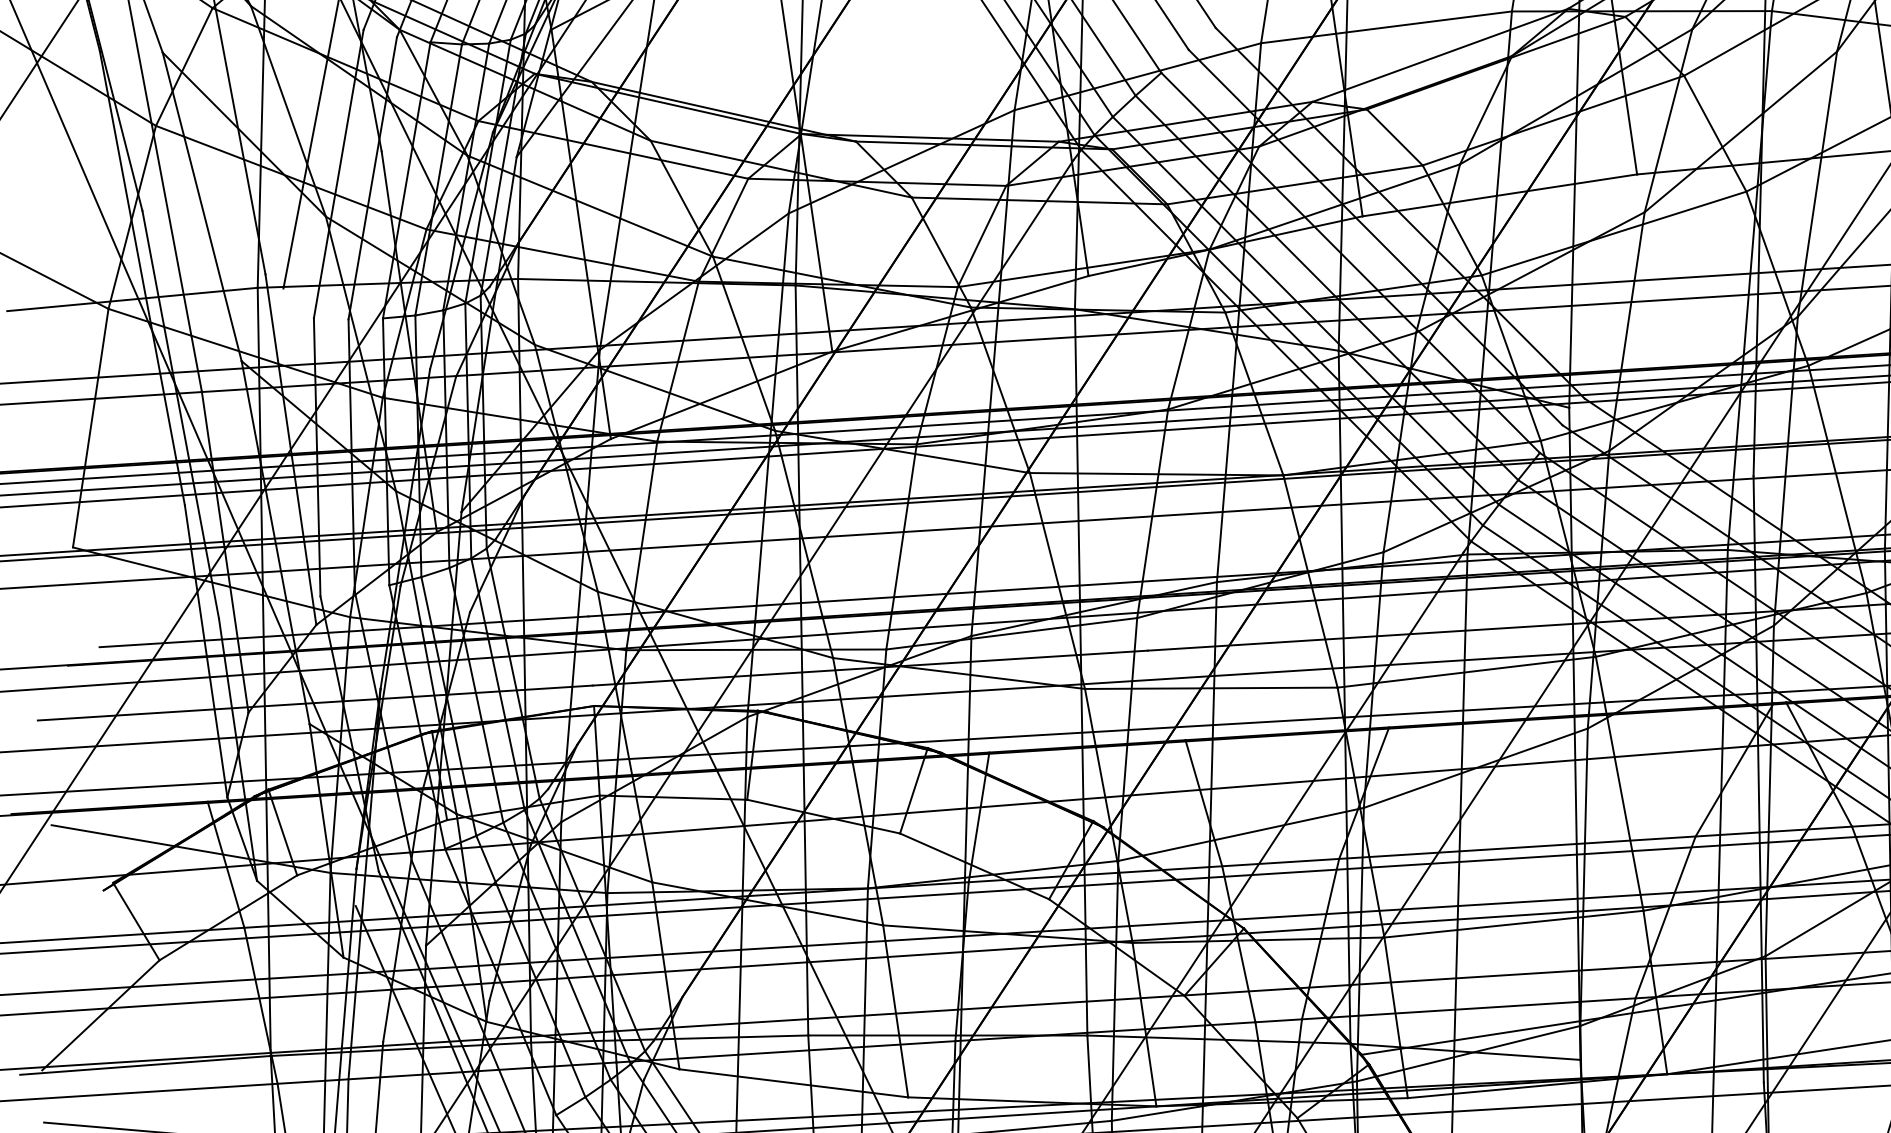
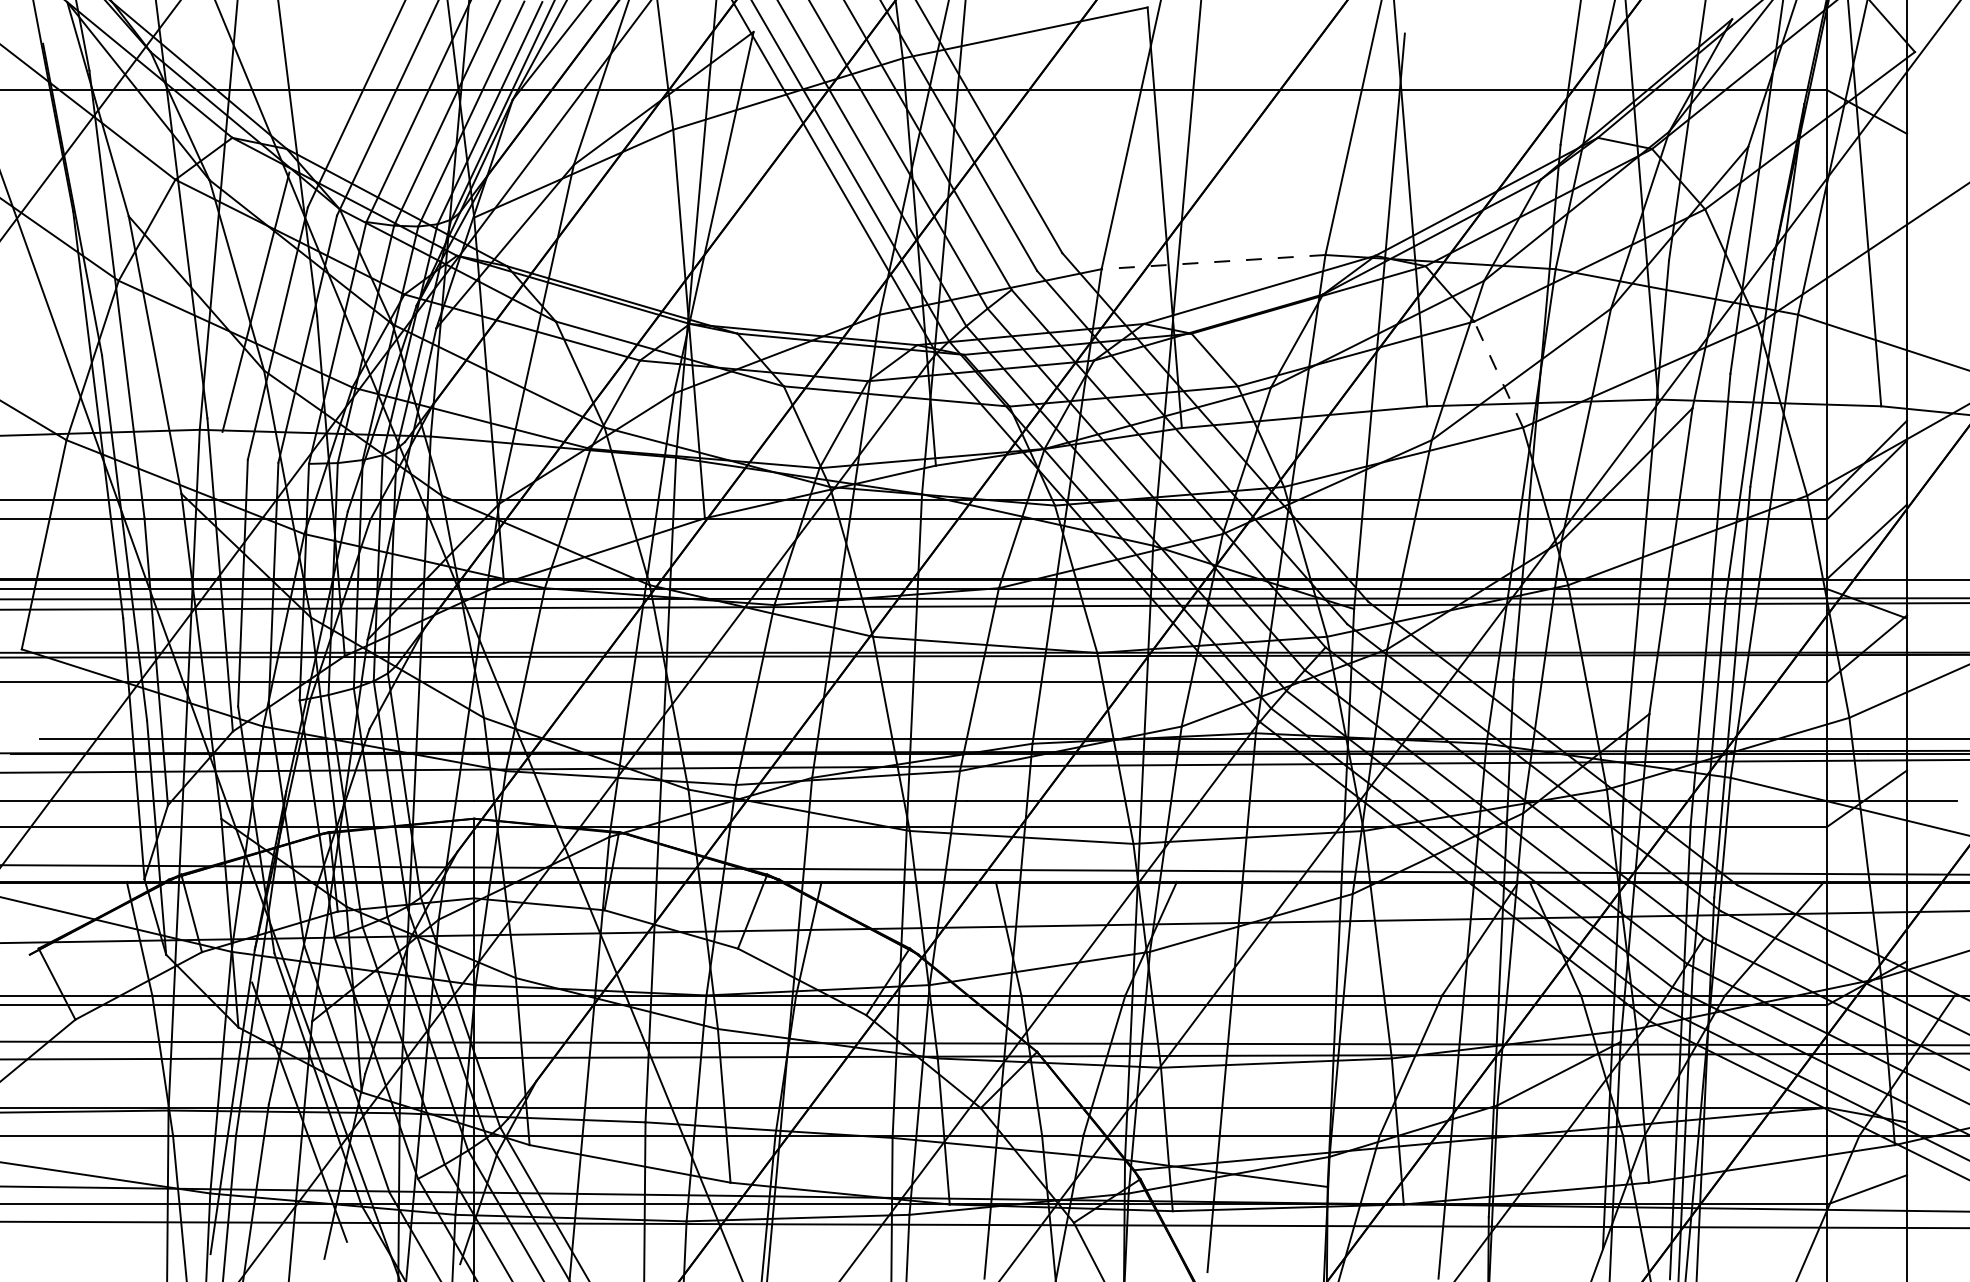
line: (1386, 27) -> (1213, 262), solid -> dashed
line: (1715, 133) -> (1498, 374), solid -> dashed

